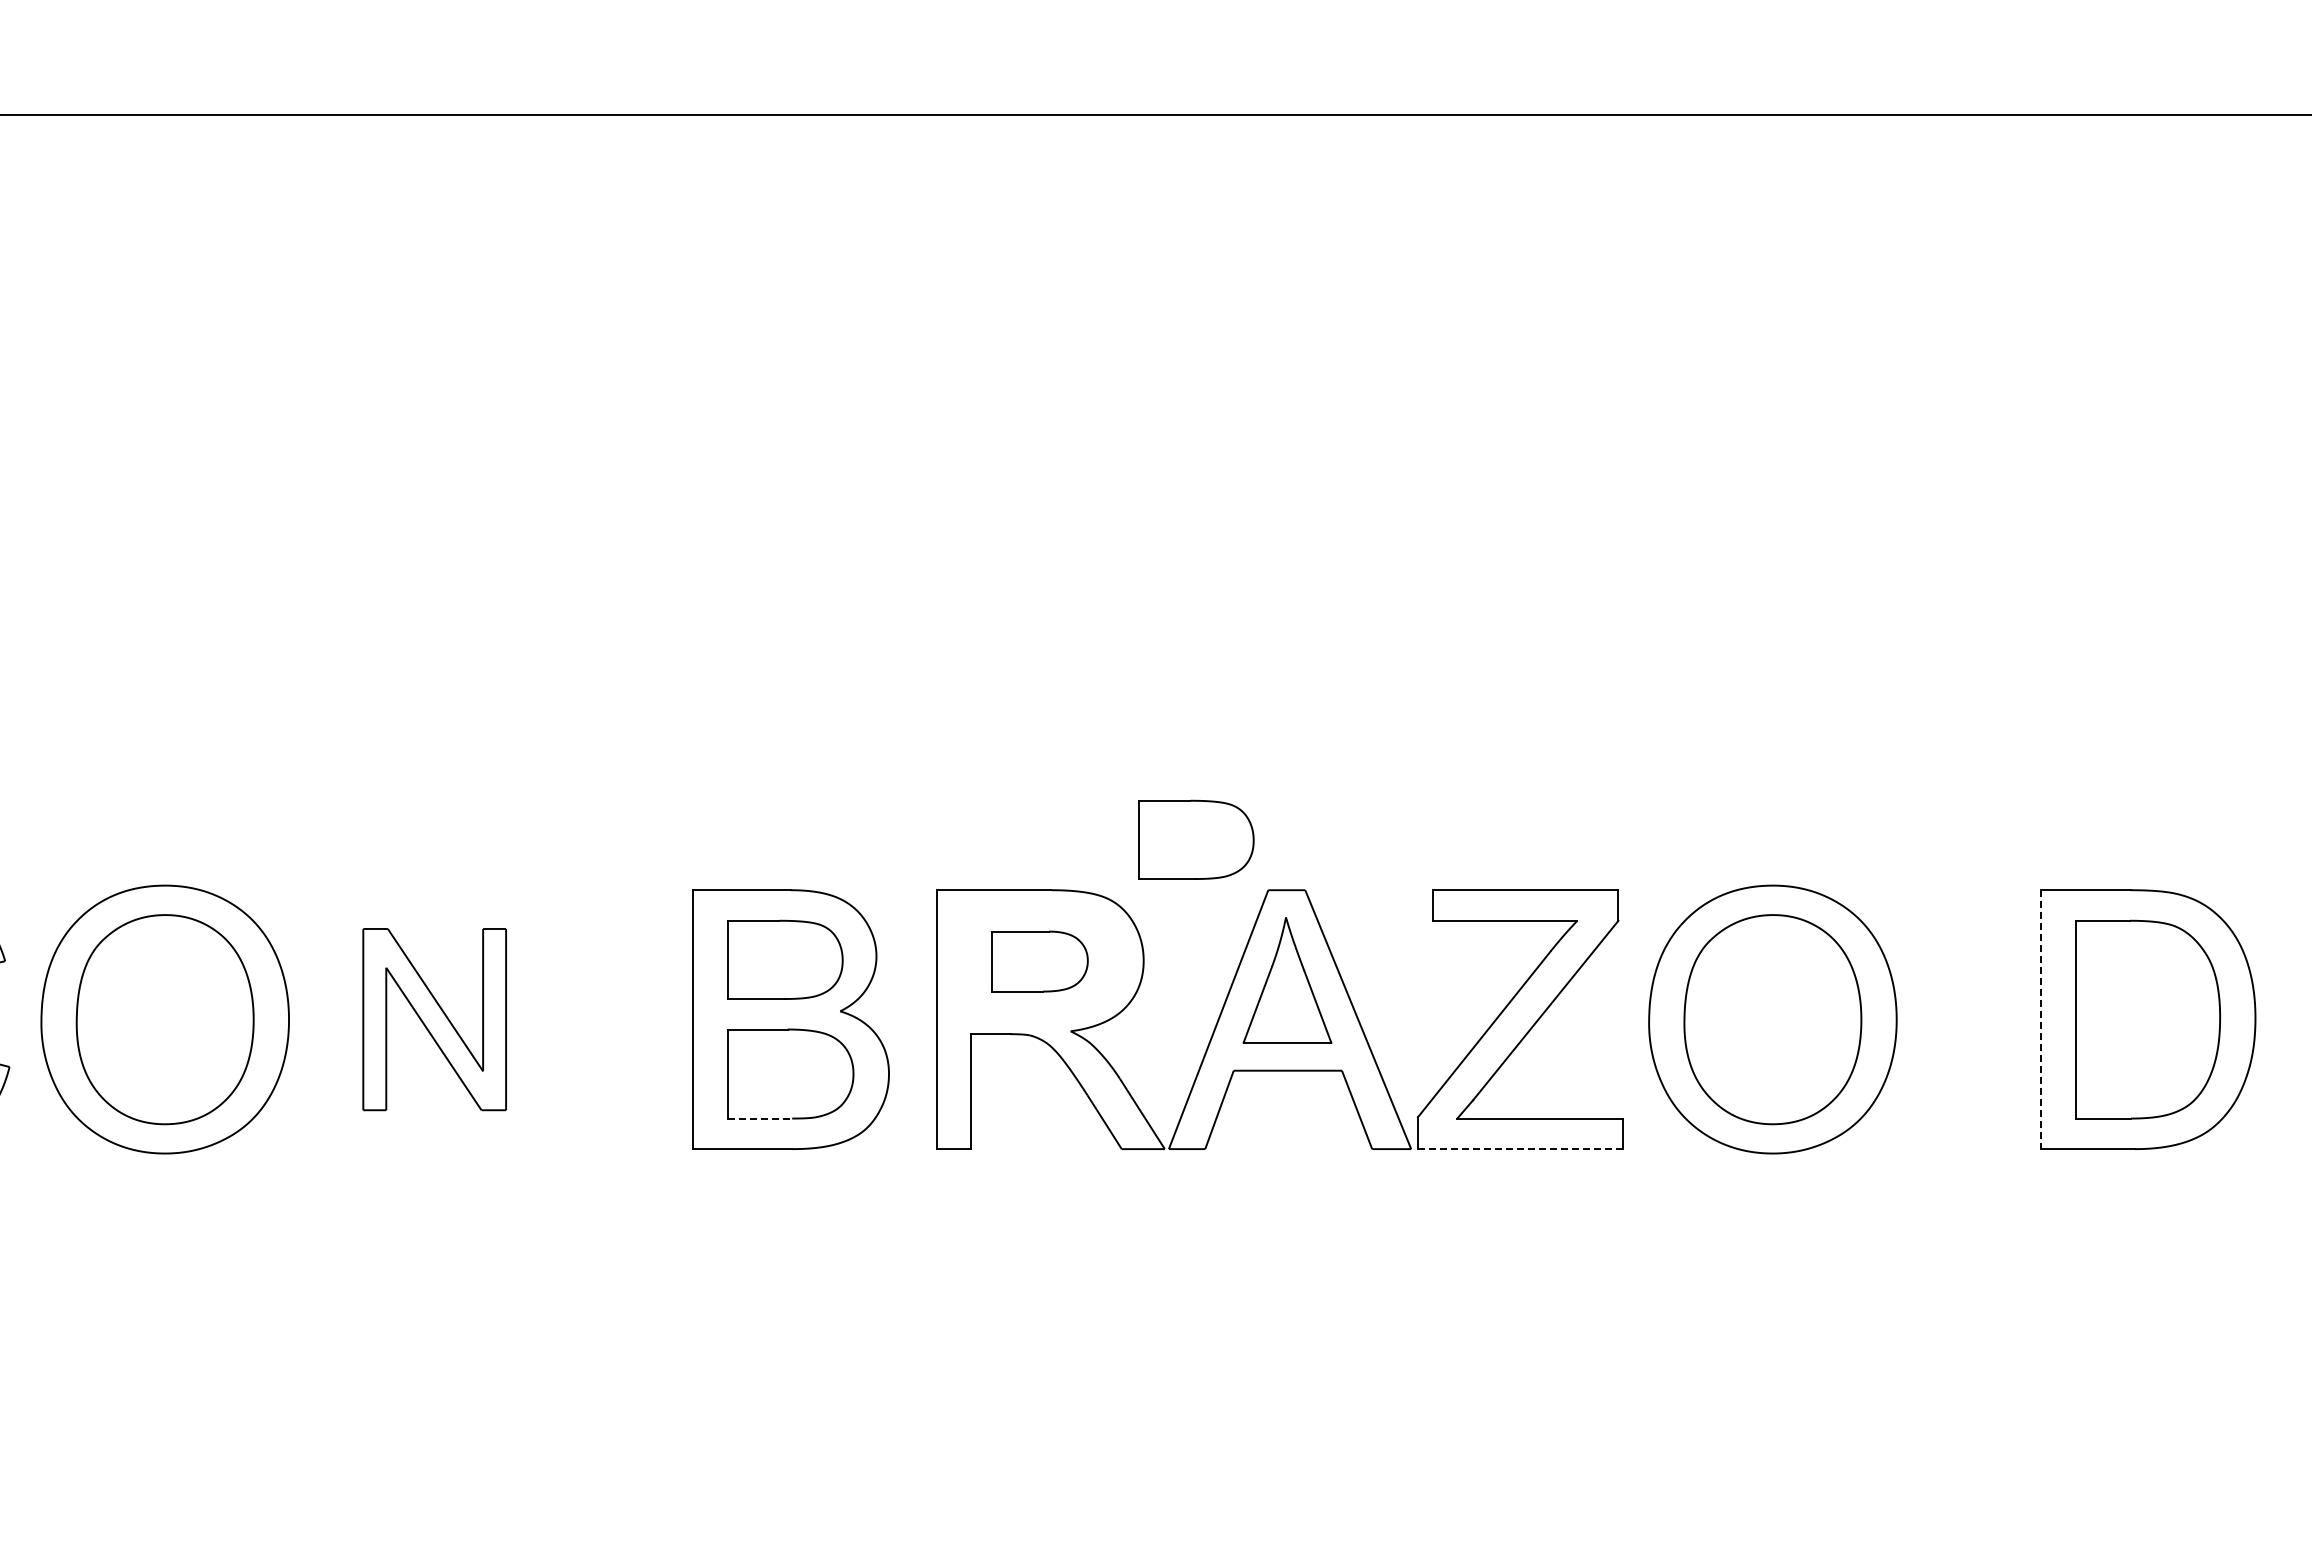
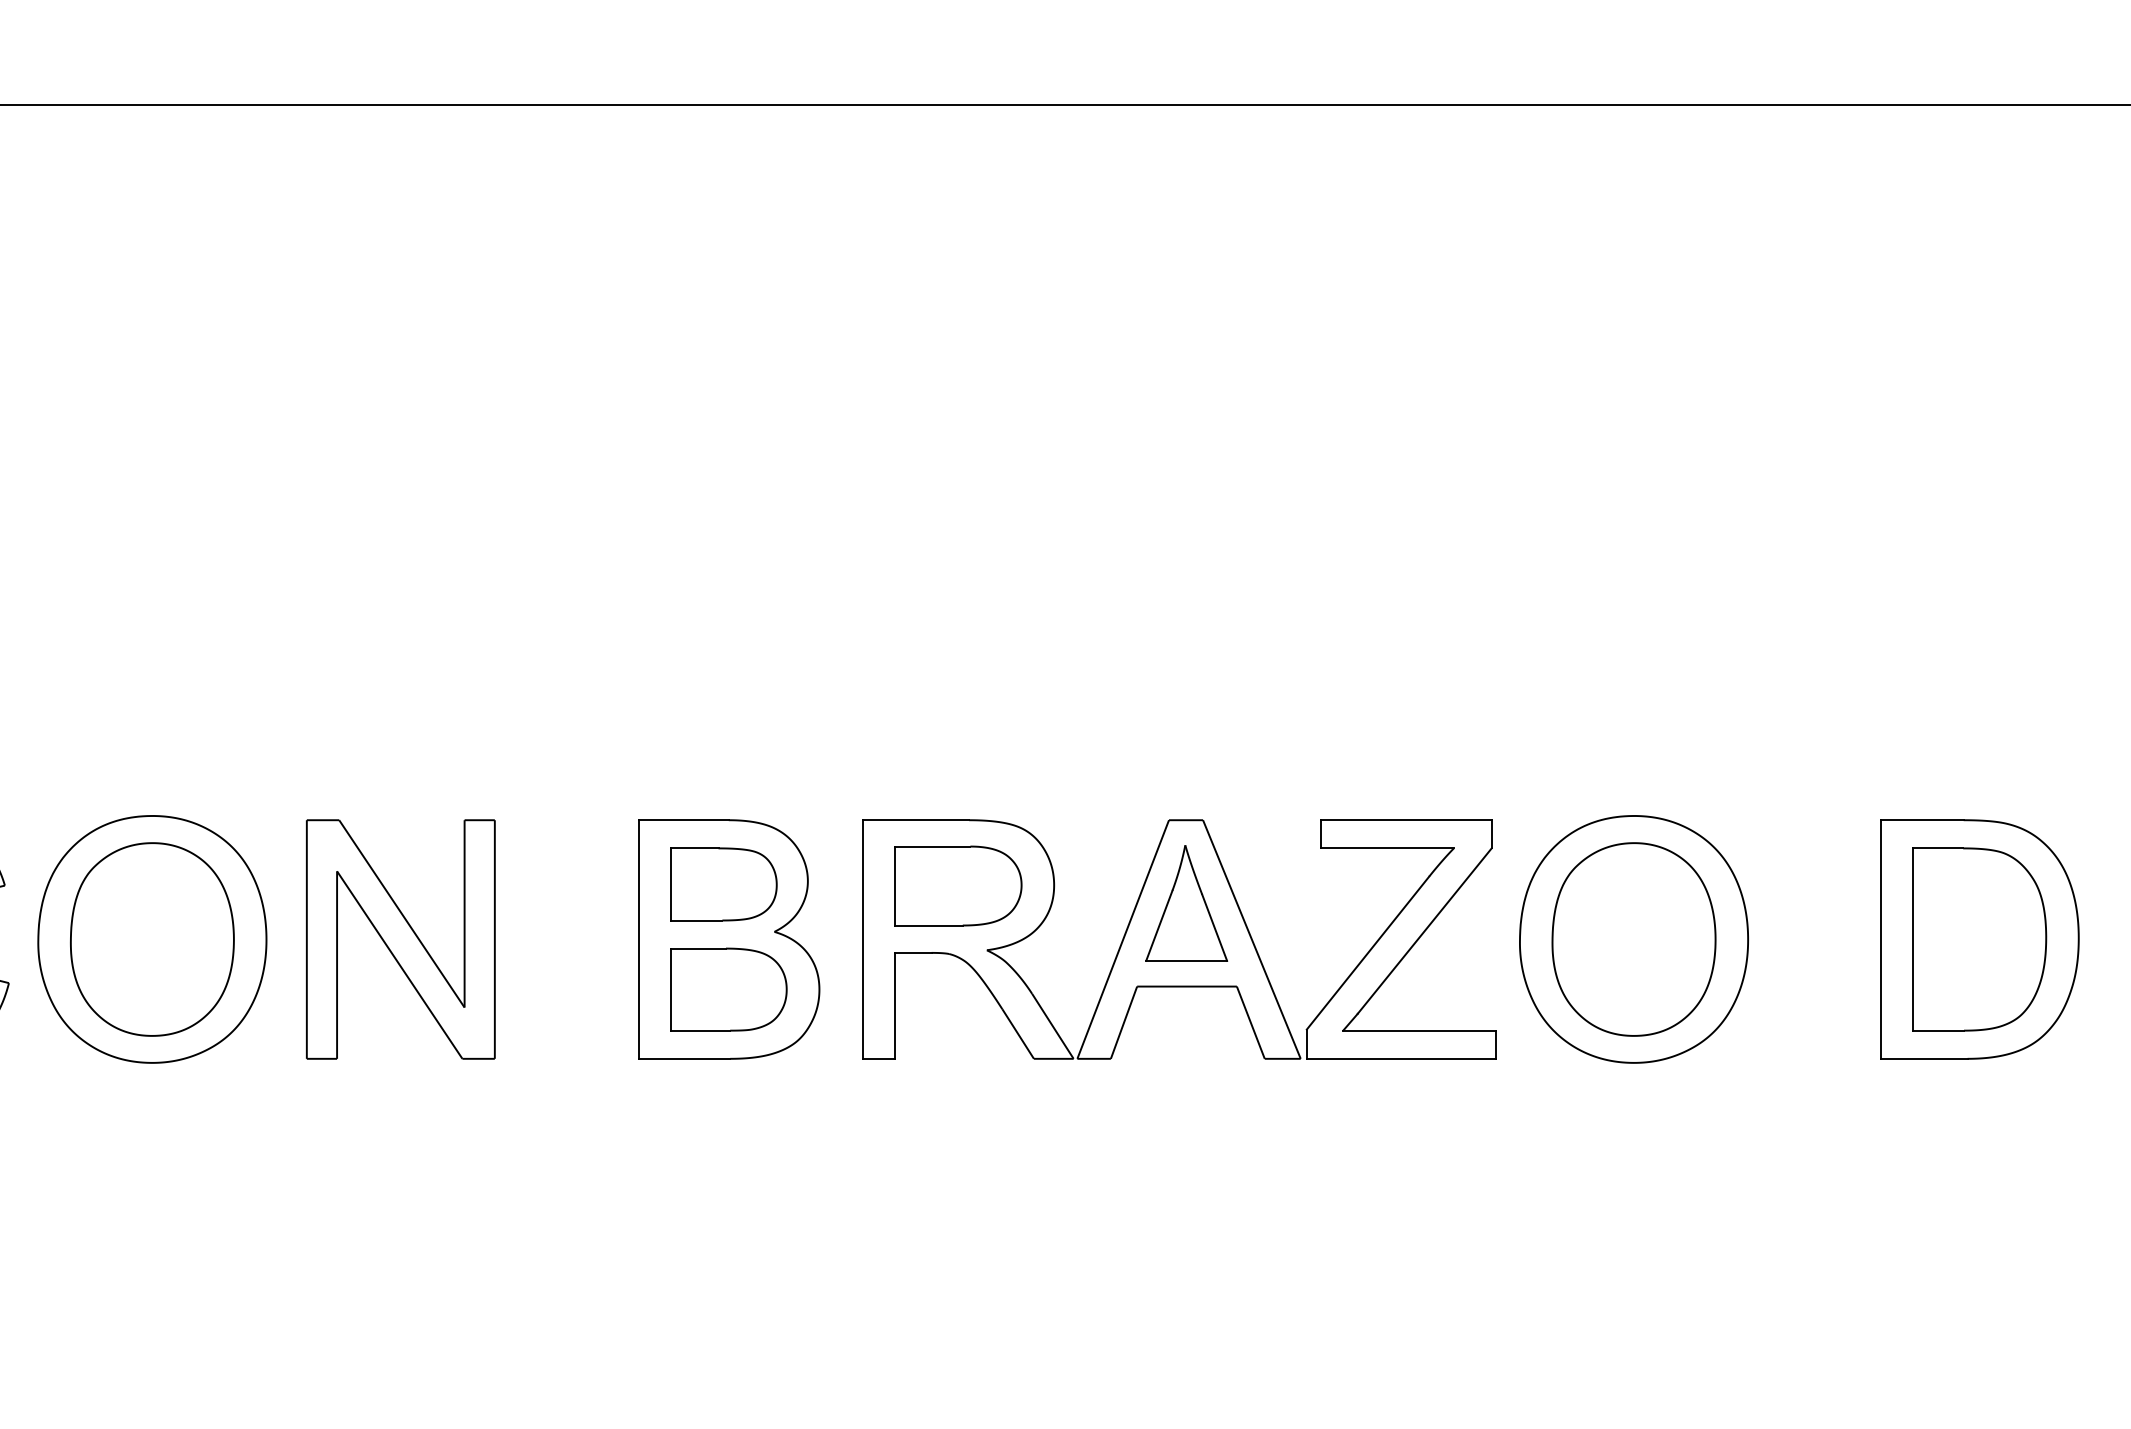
part: (1196, 839) -> (1102, 773), removed
part: (1039, 961) -> (958, 885), size x1.43
part: (434, 1019) -> (400, 939), size x1.43
line: (2041, 1020) -> (1881, 940), dashed -> solid
line: (760, 1118) -> (701, 1030), dashed -> solid
line: (1520, 1149) -> (1401, 1059), dashed -> solid

